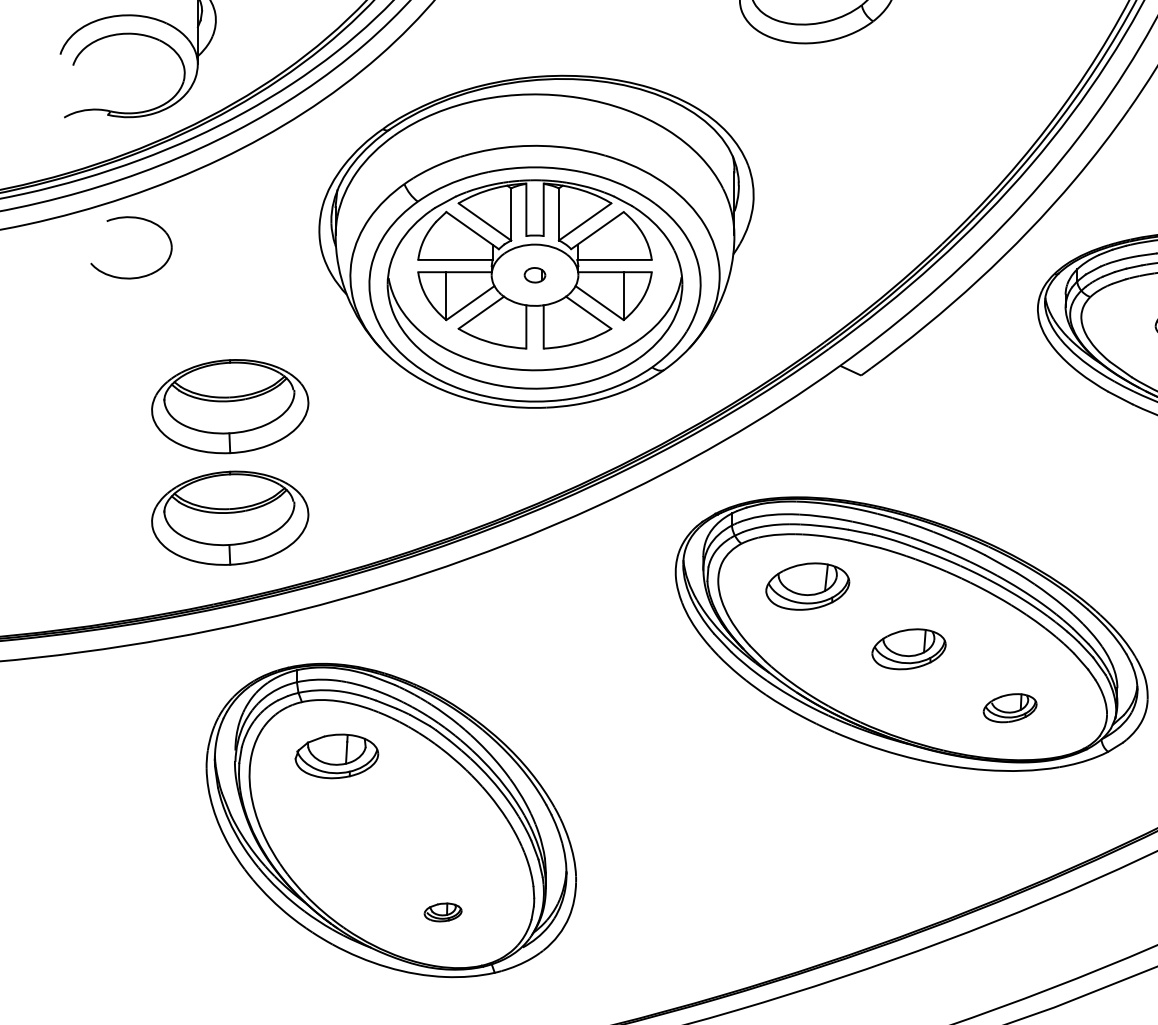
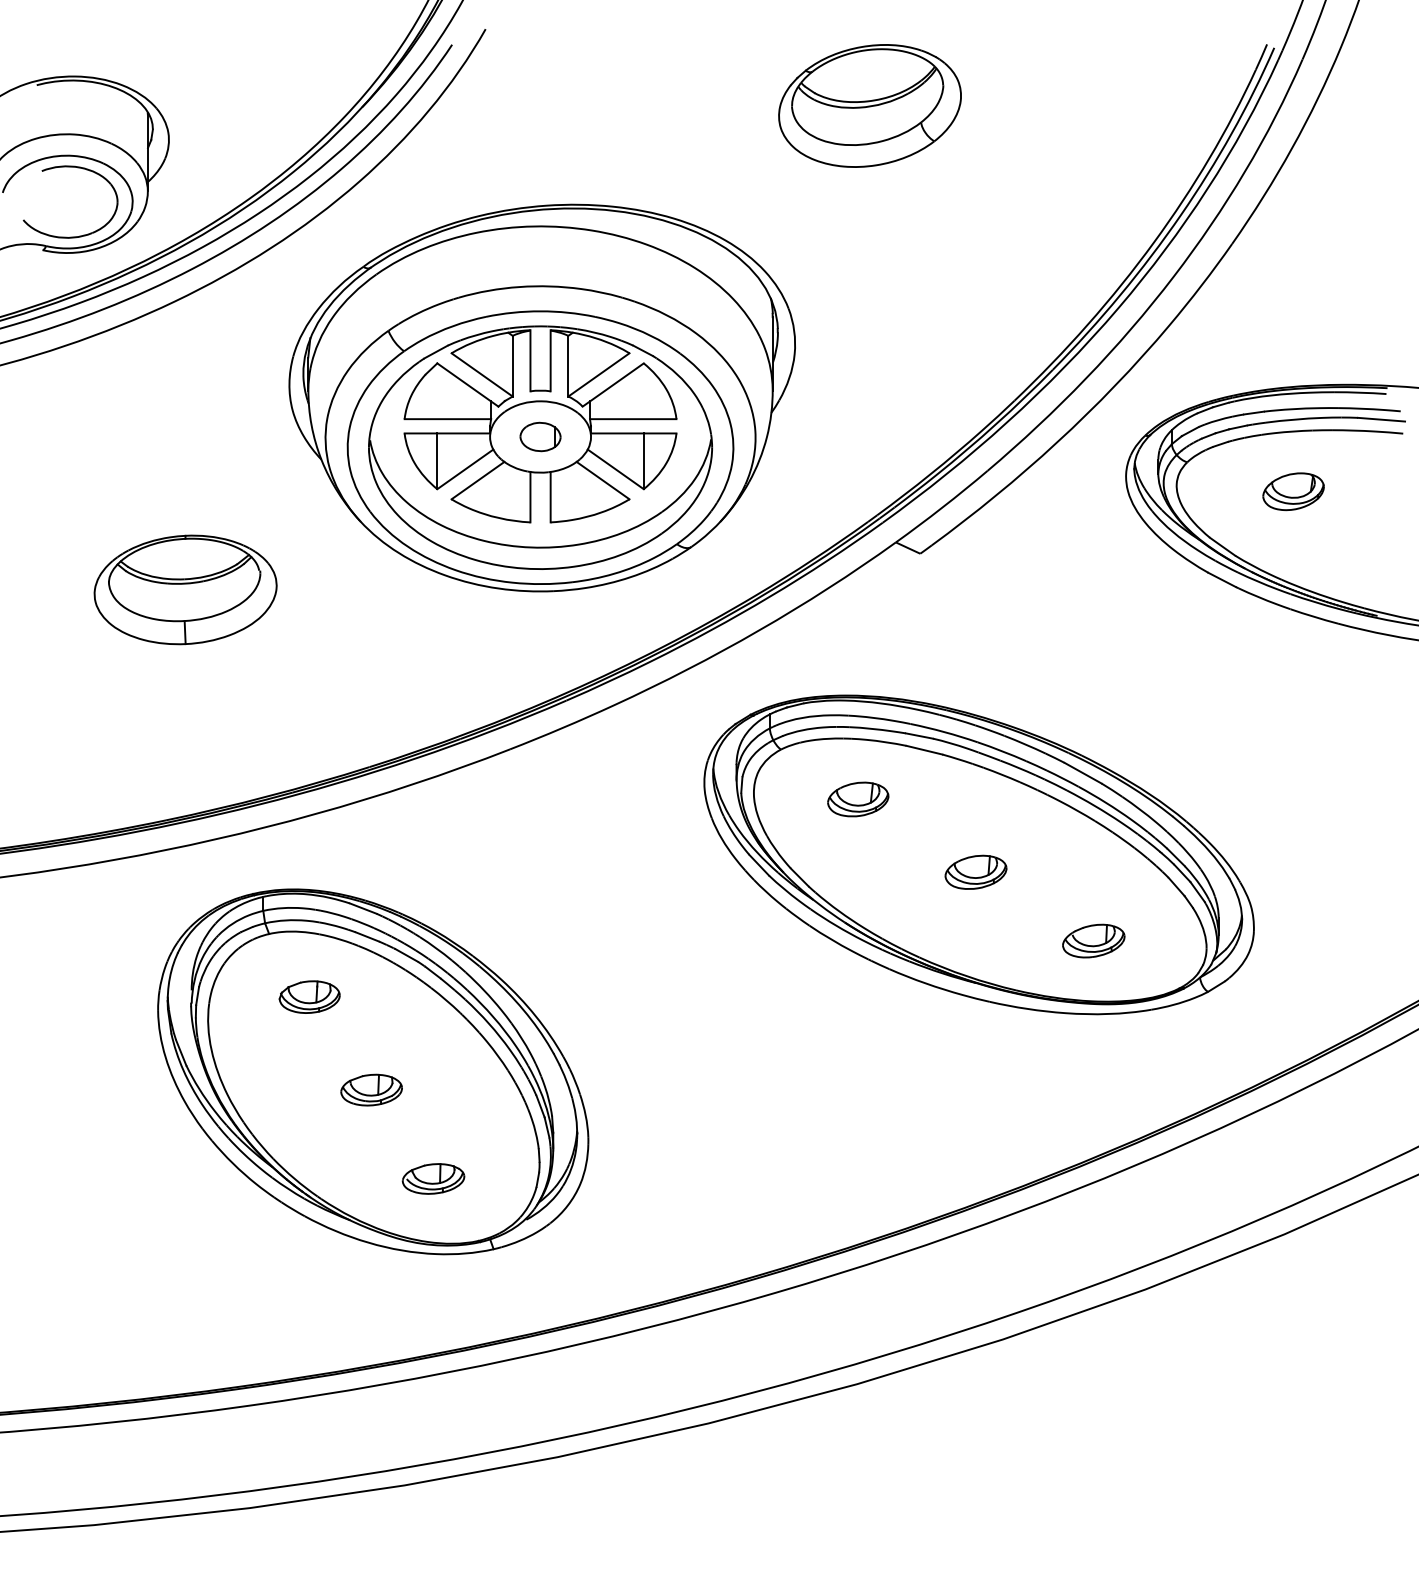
part: (137, 219) -> (77, 168), moved
part: (534, 274) -> (540, 436), size x1.67
part: (230, 517) -> (185, 719), removed
part: (808, 586) -> (858, 799), size x0.62
part: (908, 648) -> (975, 871), size x0.71
part: (336, 755) -> (309, 996), size x0.62
part: (389, 835) -> (371, 1089), added
part: (443, 912) -> (433, 1178), size x1.43

